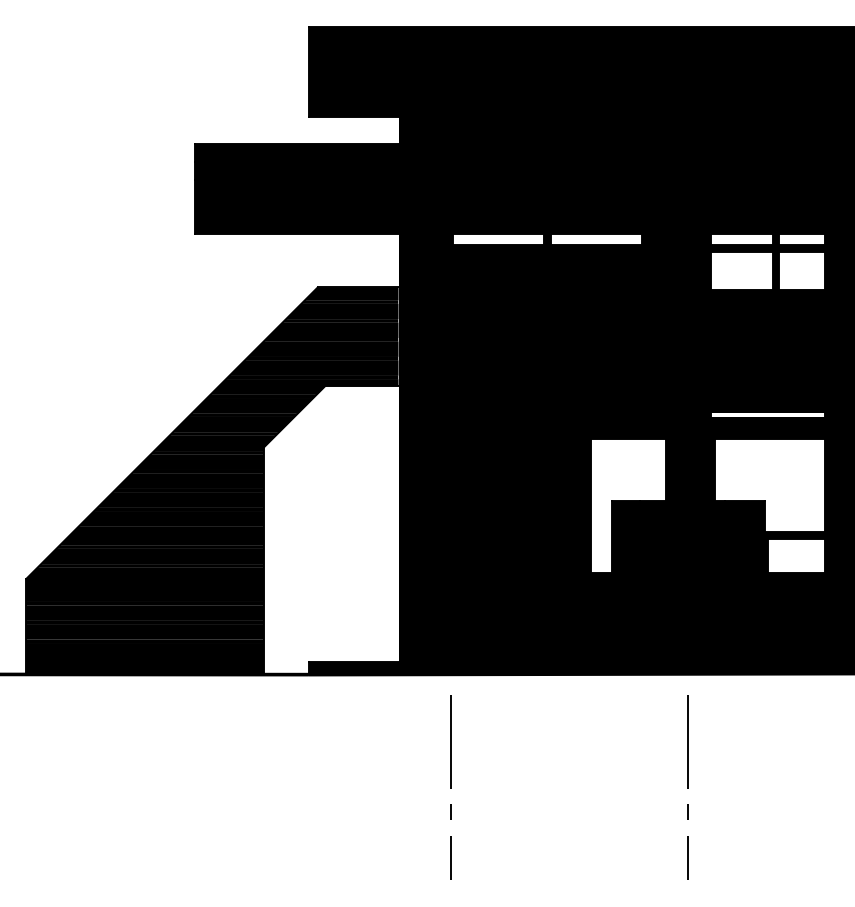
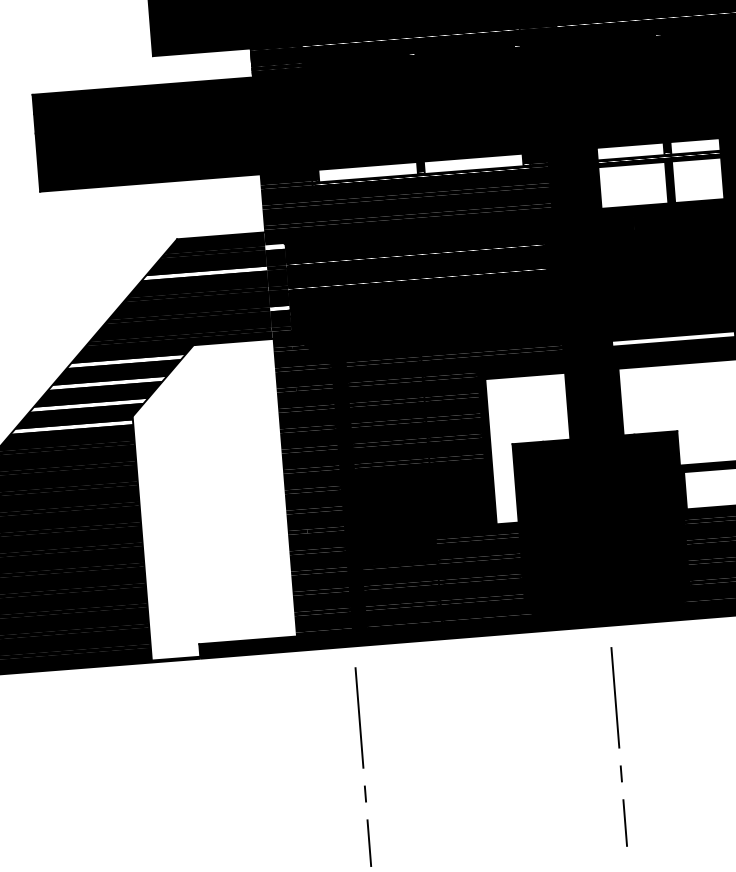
fill: (407, 301) -> (275, 246), removed
fill: (340, 320) -> (204, 273), removed
fill: (407, 358) -> (280, 308), removed
fill: (261, 396) -> (125, 361), removed
fill: (243, 414) -> (107, 382), removed
fill: (224, 433) -> (88, 404), removed
fill: (206, 452) -> (71, 426), removed

